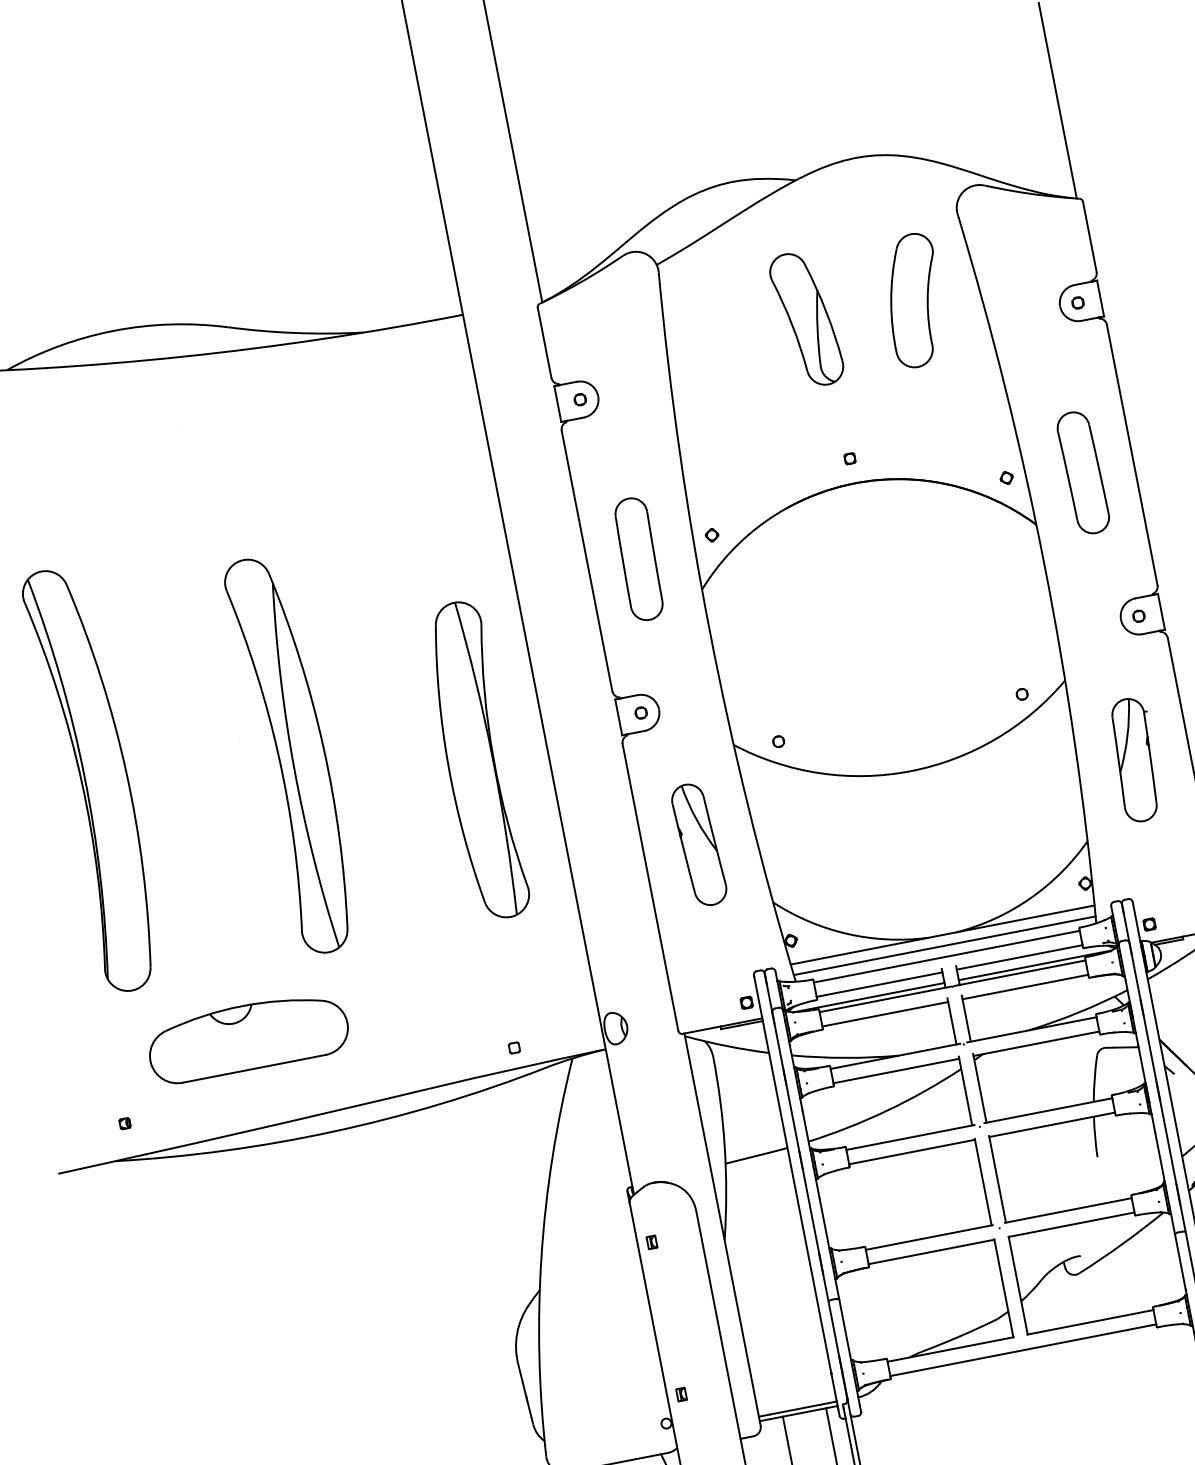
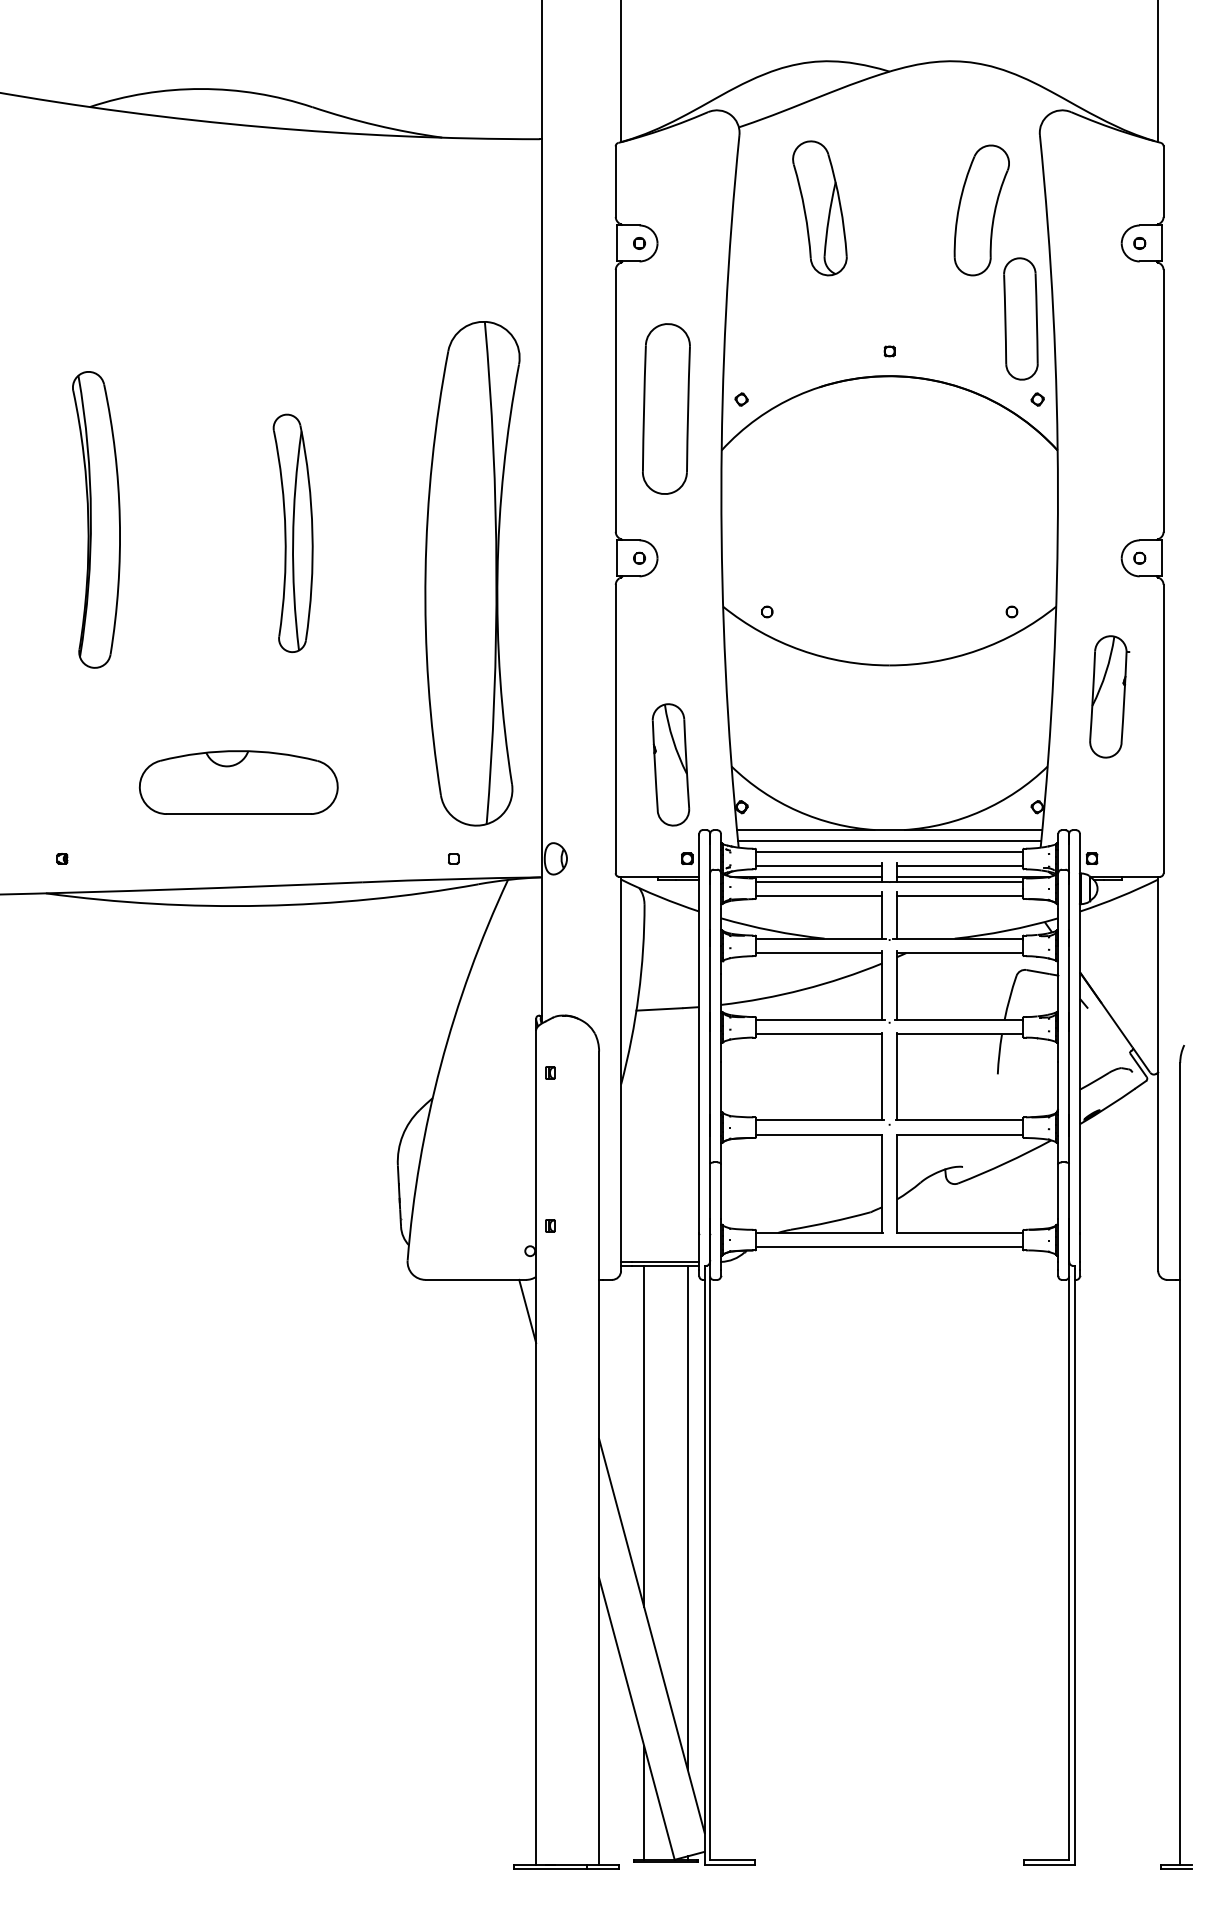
part: (806, 319) -> (819, 208), moved
part: (1082, 472) -> (1020, 318), moved
part: (639, 558) -> (666, 408), size x1.4
part: (291, 755) -> (292, 533), size x0.6
part: (476, 760) -> (471, 573), size x1.6
part: (93, 779) -> (96, 519), size x0.7
part: (698, 844) -> (670, 764), moved
part: (247, 1037) -> (238, 782), moved

